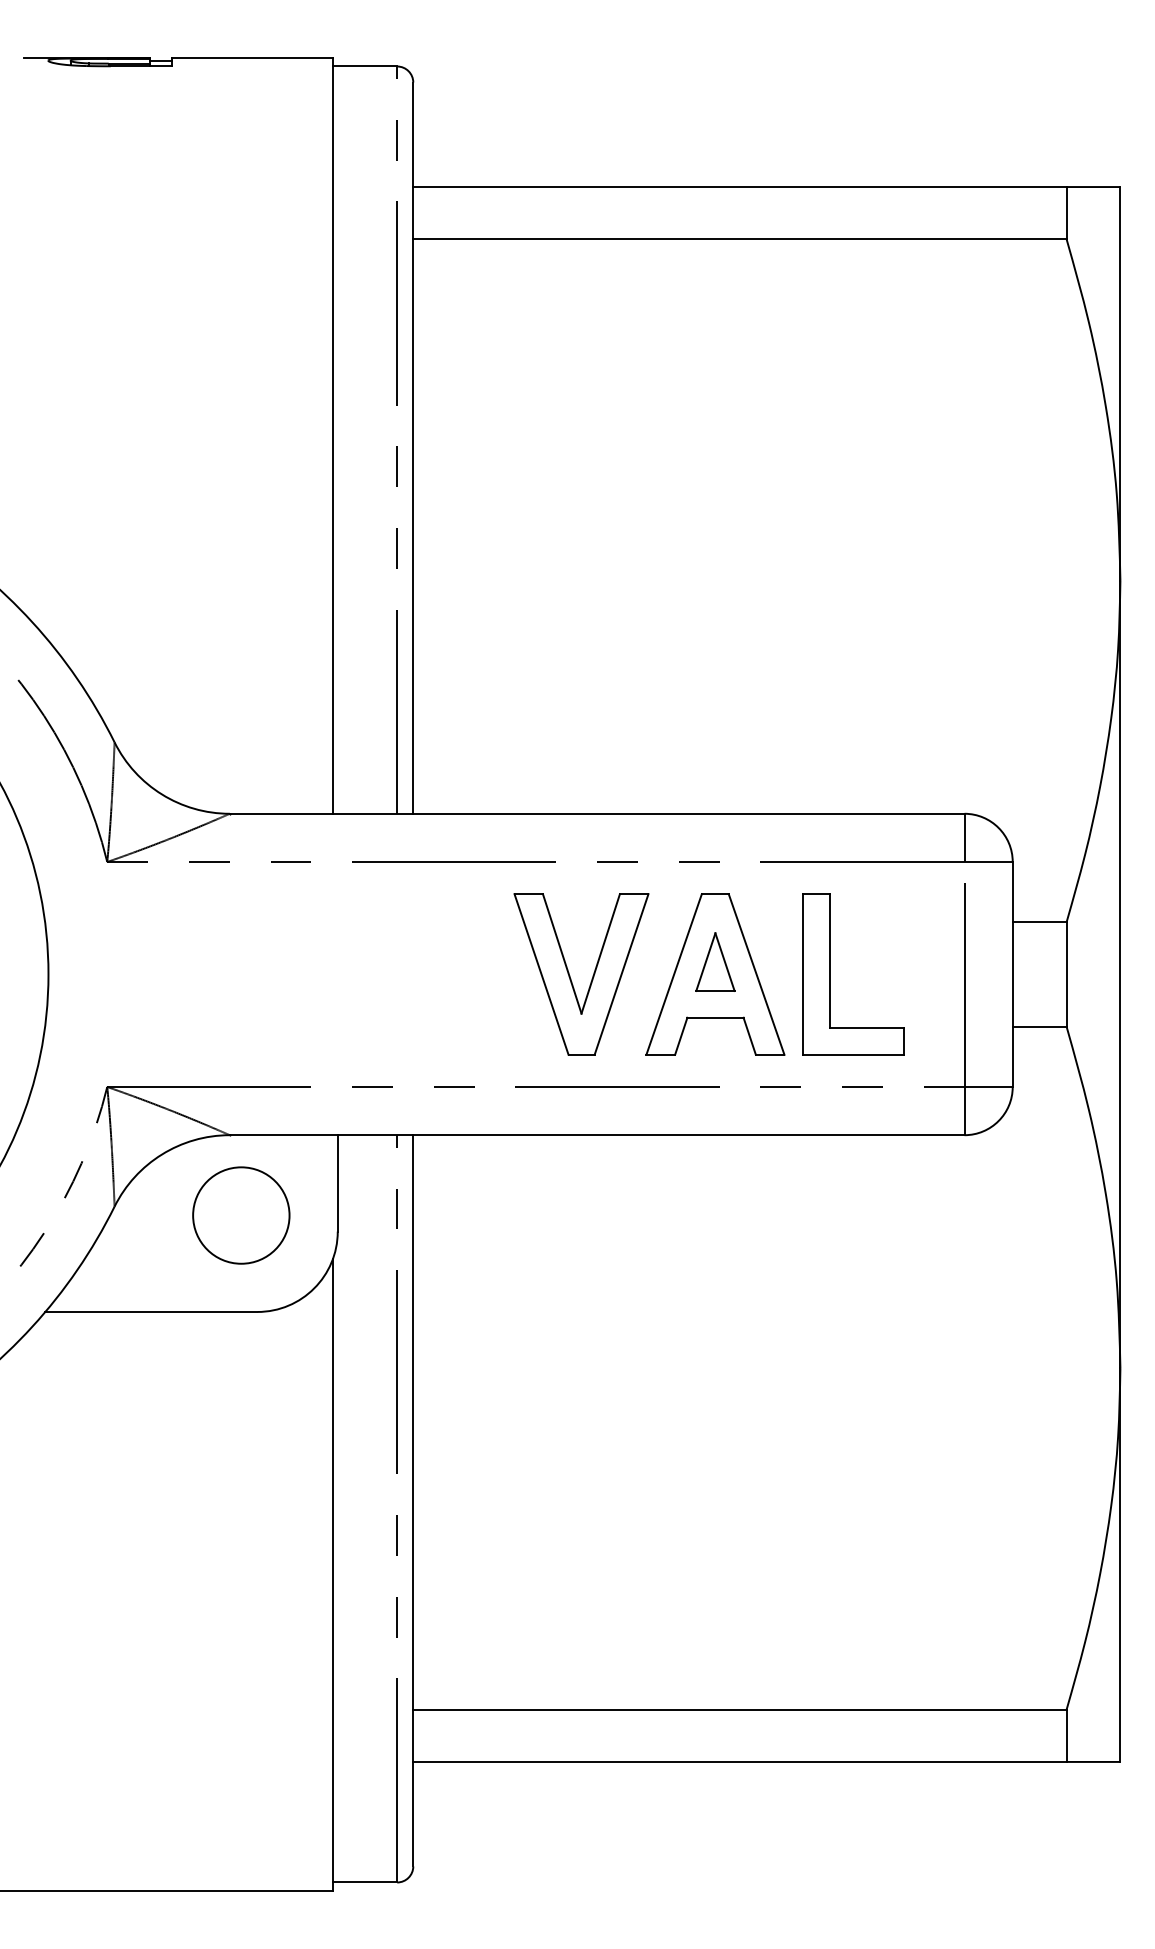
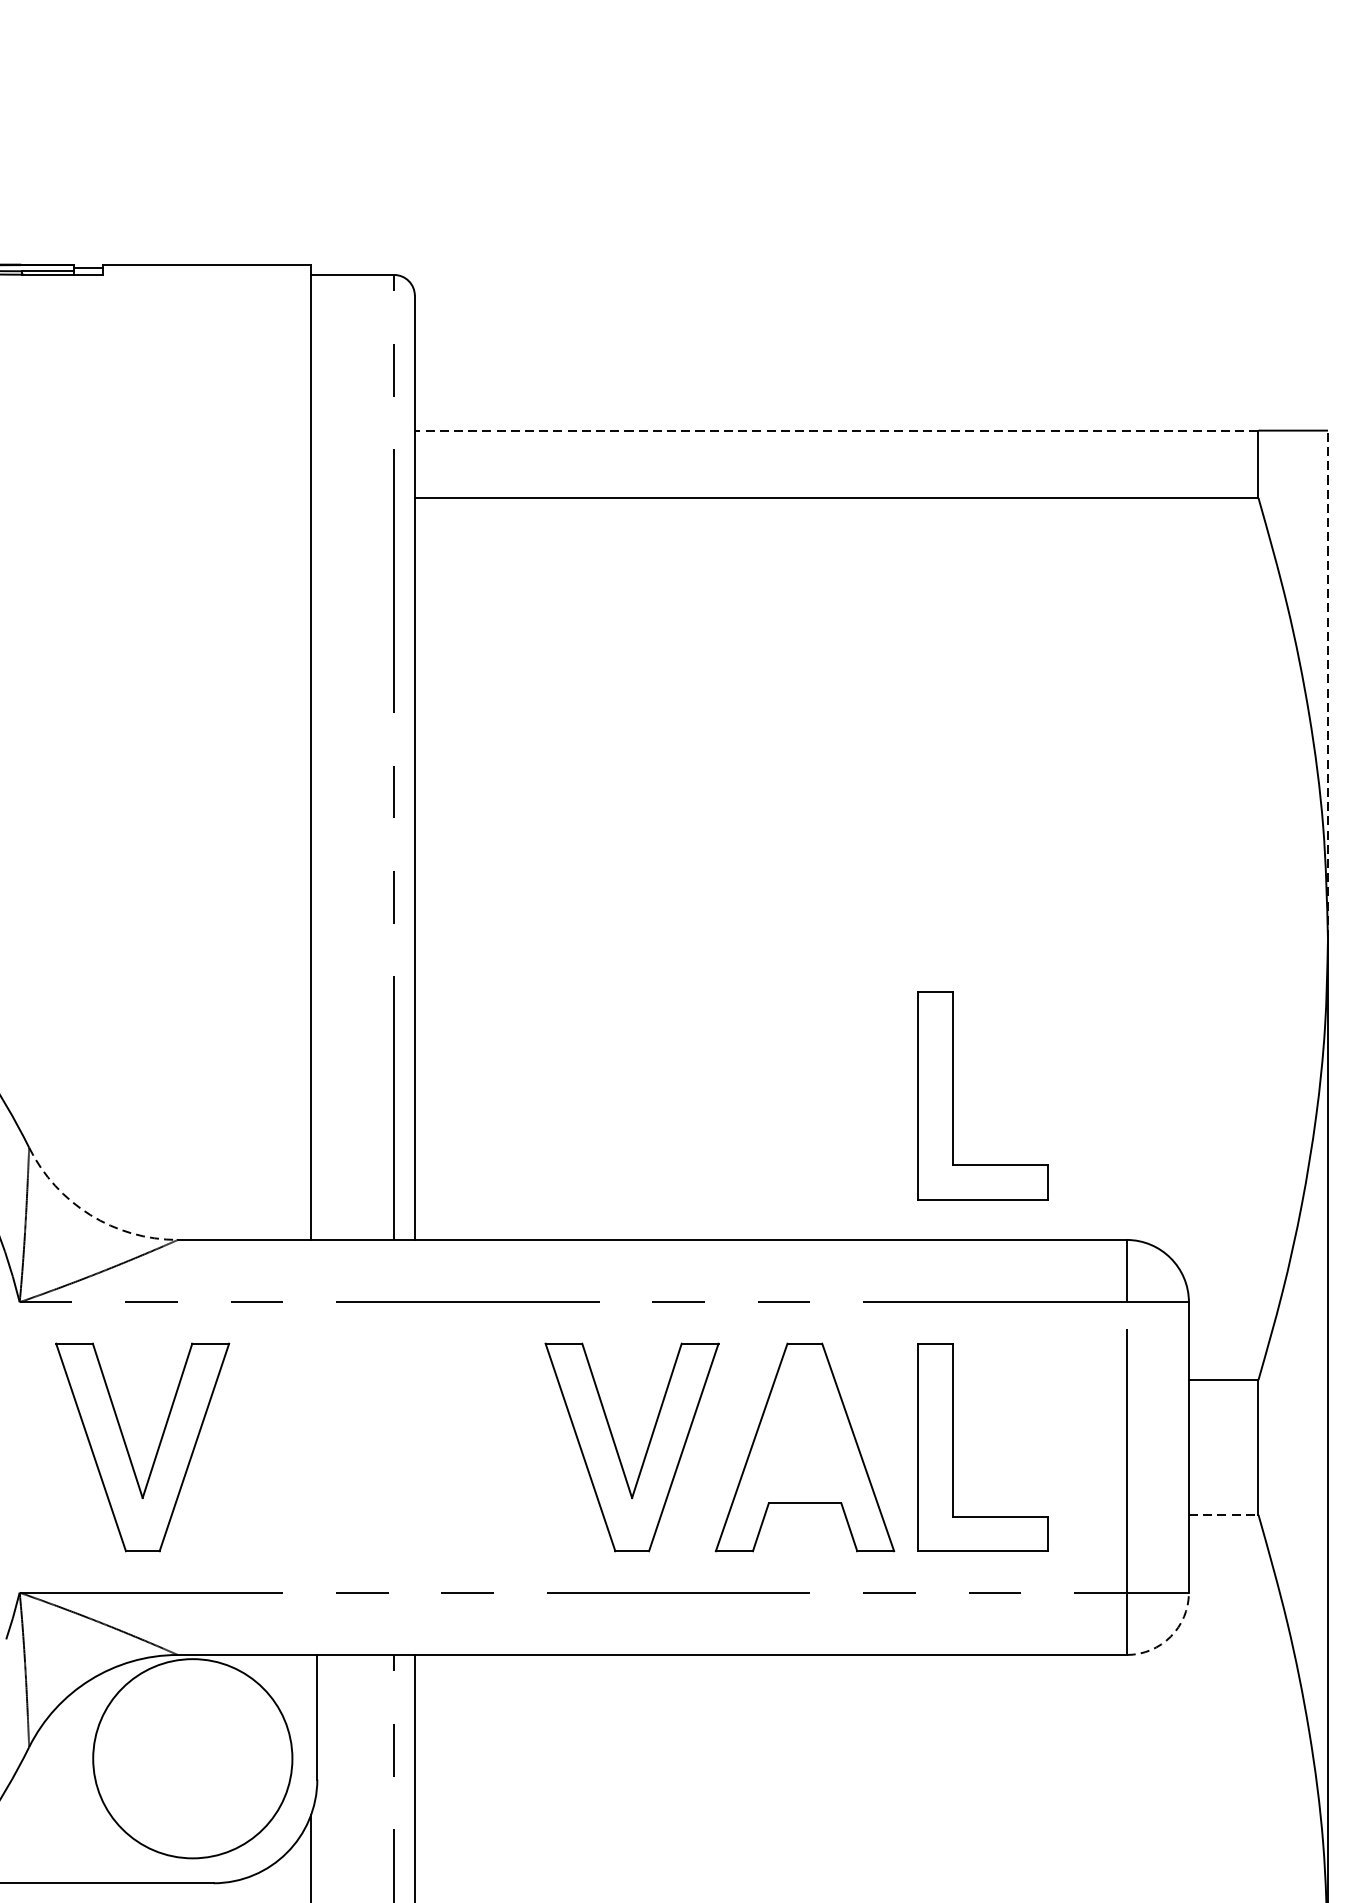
line: (739, 187) -> (836, 431), solid -> dashed
line: (1120, 383) -> (1328, 684), solid -> dashed
part: (830, 702) -> (953, 1096), added
arc: (162, 794) -> (91, 1215), solid -> dashed
part: (715, 961) -> (805, 1430), removed
part: (192, 978) -> (129, 1452), added
line: (1039, 1026) -> (1223, 1514), solid -> dashed
arc: (998, 1121) -> (1170, 1637), solid -> dashed
circle: (241, 1215) -> (193, 1758), size x1.6

